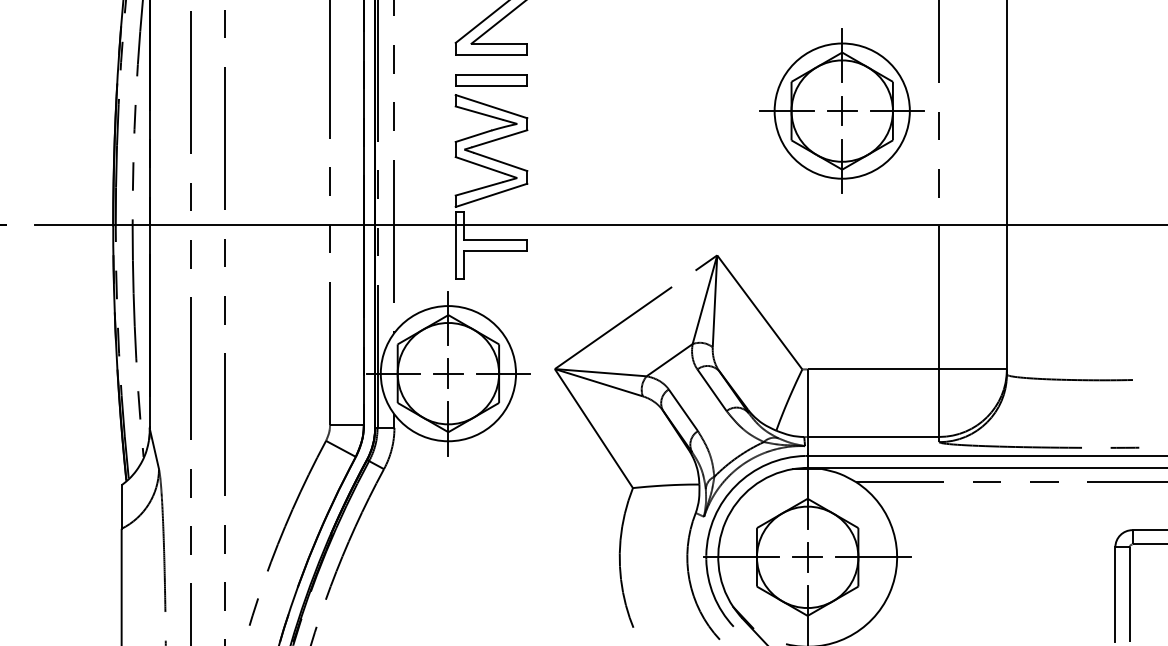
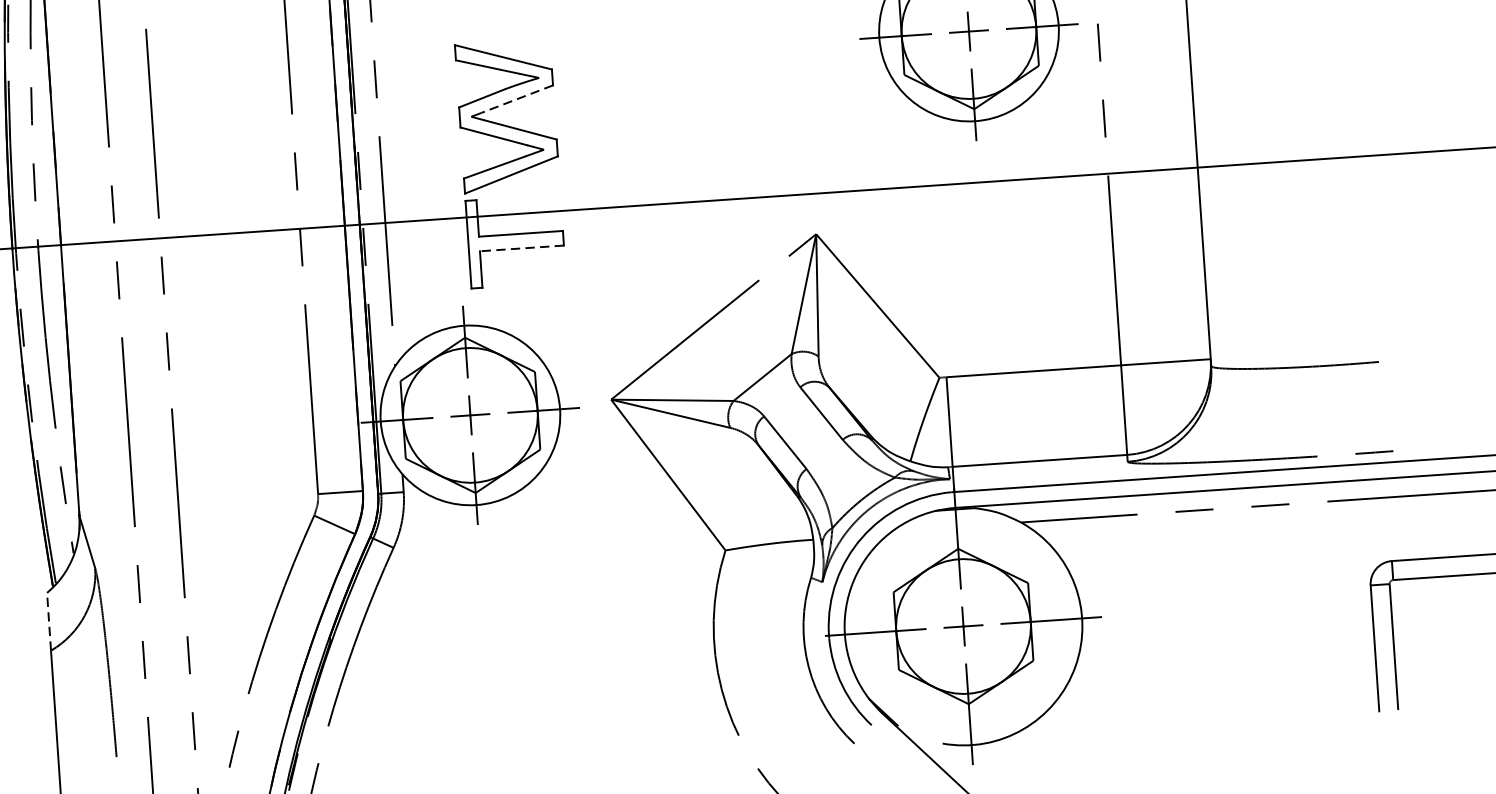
part: (491, 80) -> (501, 22), removed
line: (499, 138) -> (516, 98), solid -> dashed
line: (495, 251) -> (521, 249), solid -> dashed
line: (121, 507) -> (48, 622), solid -> dashed

